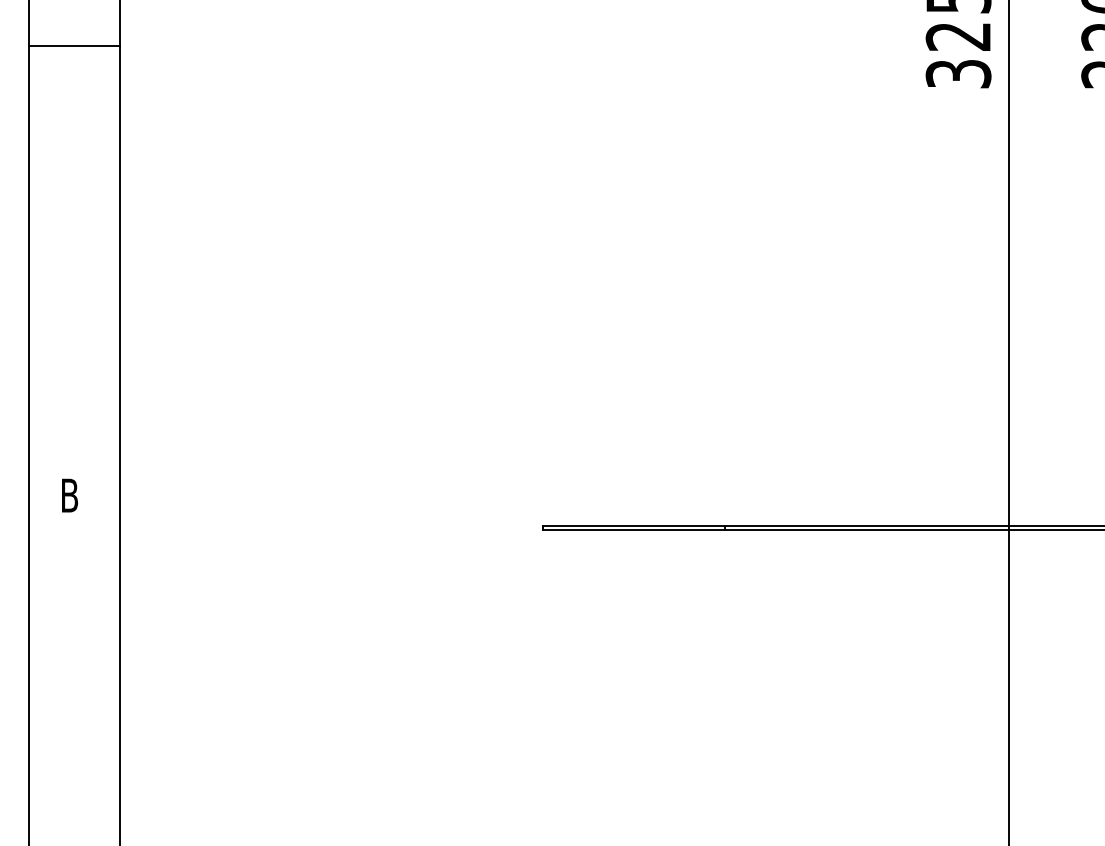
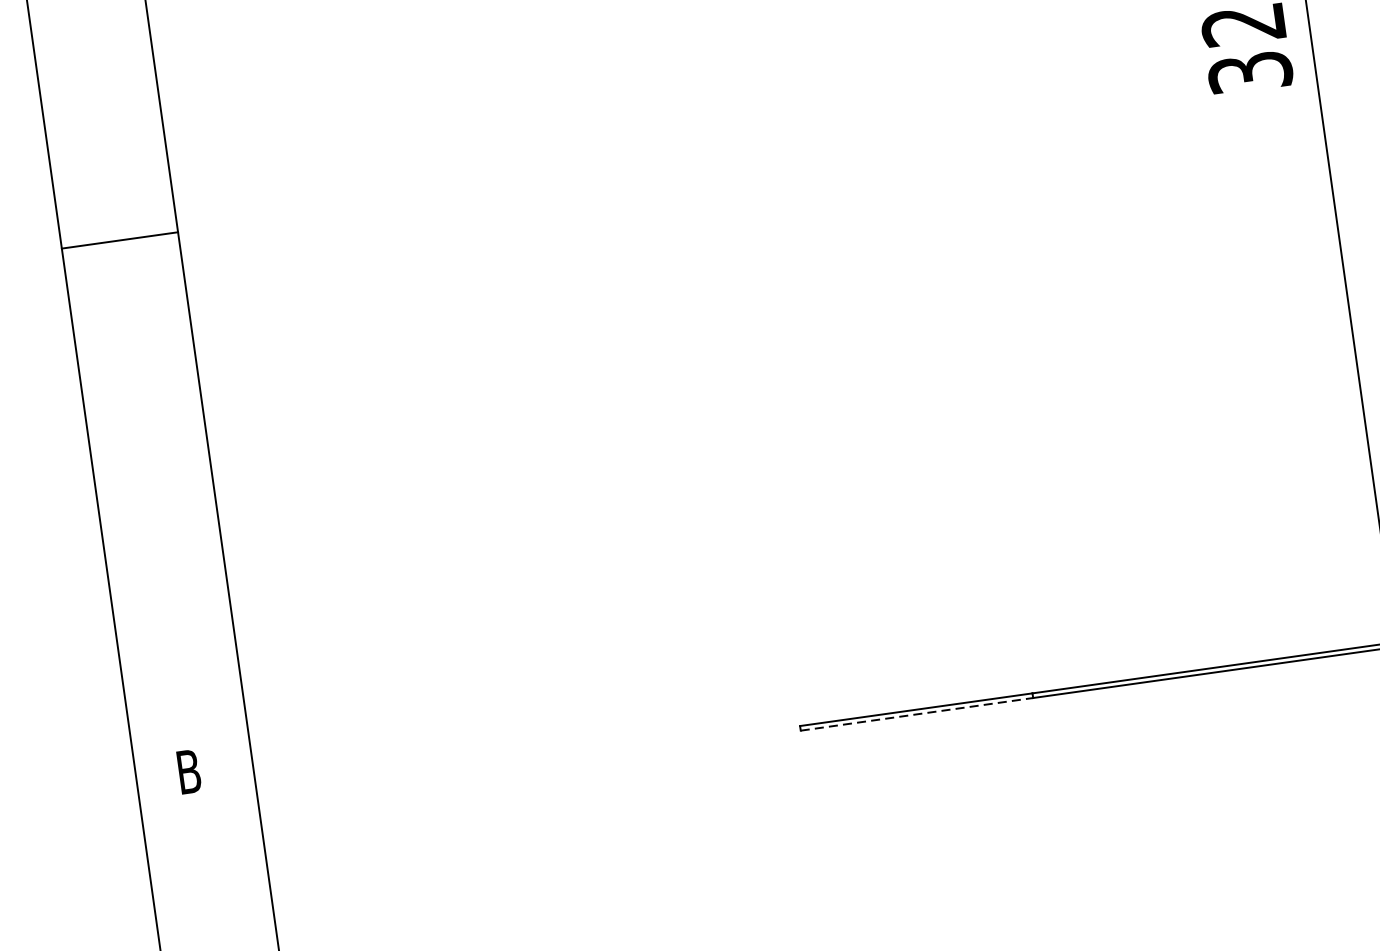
line: (73, 45) -> (119, 240), moved
line: (633, 530) -> (916, 715), solid -> dashed

